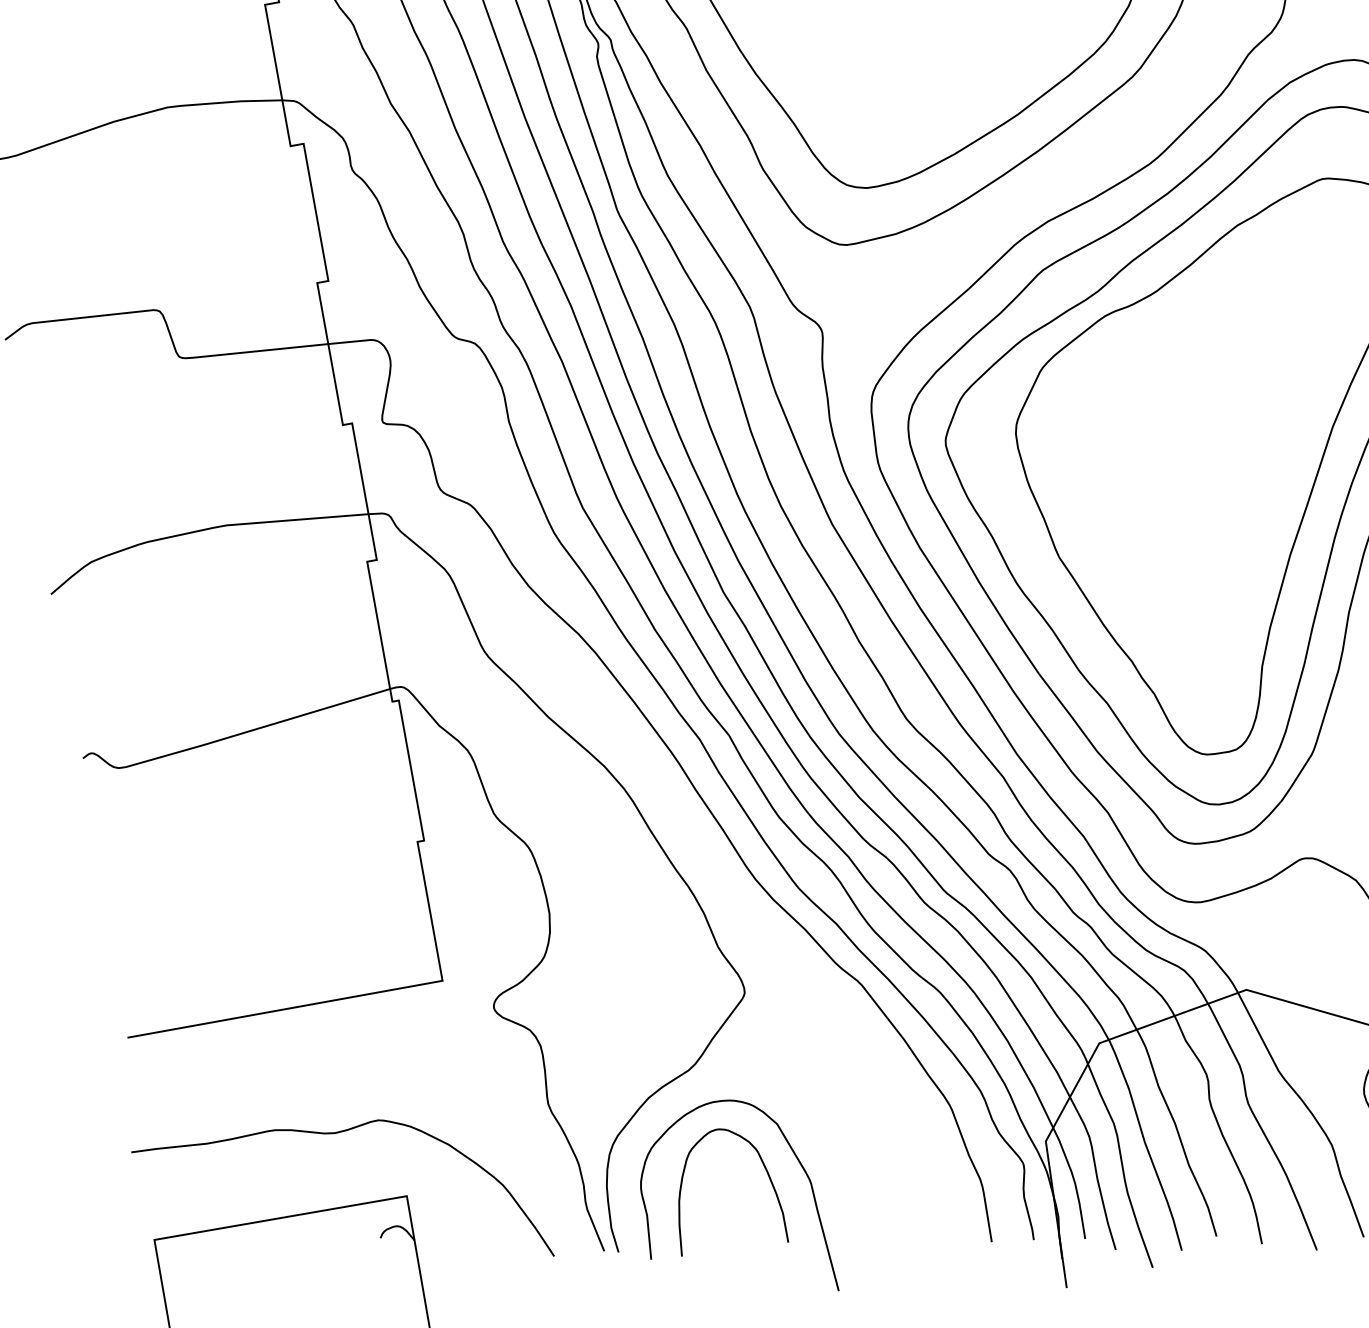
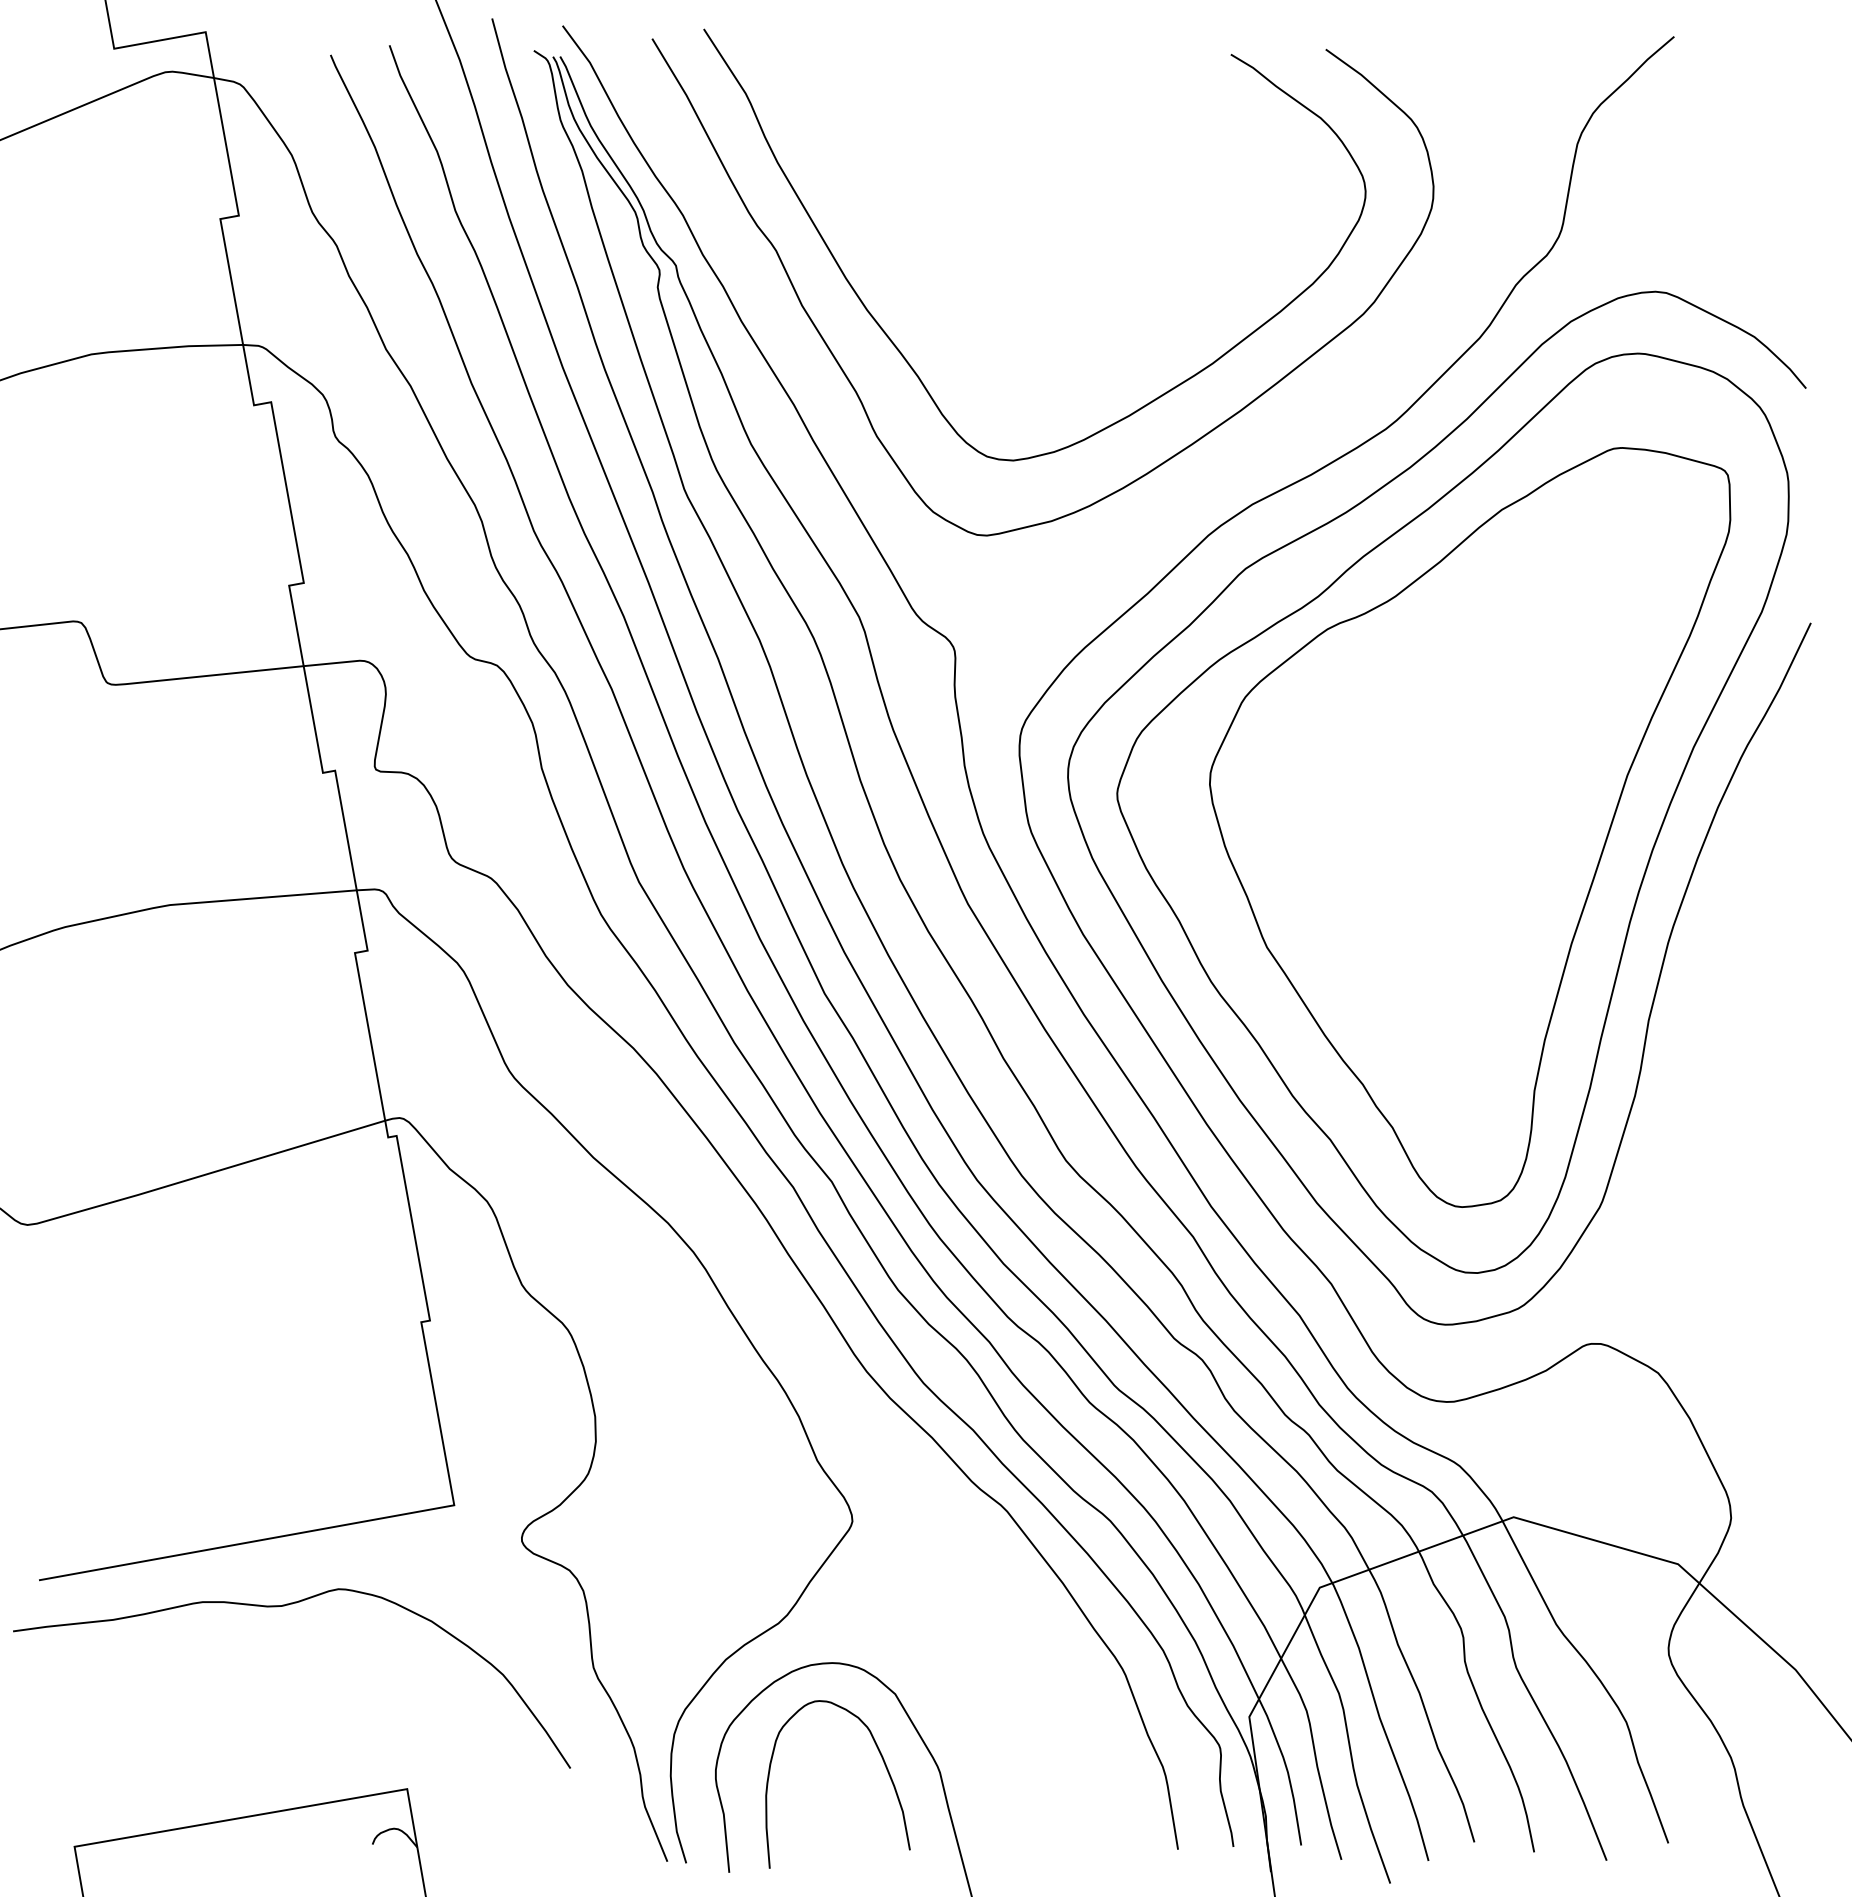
curve: (337, 1133) -> (284, 1606), moved

